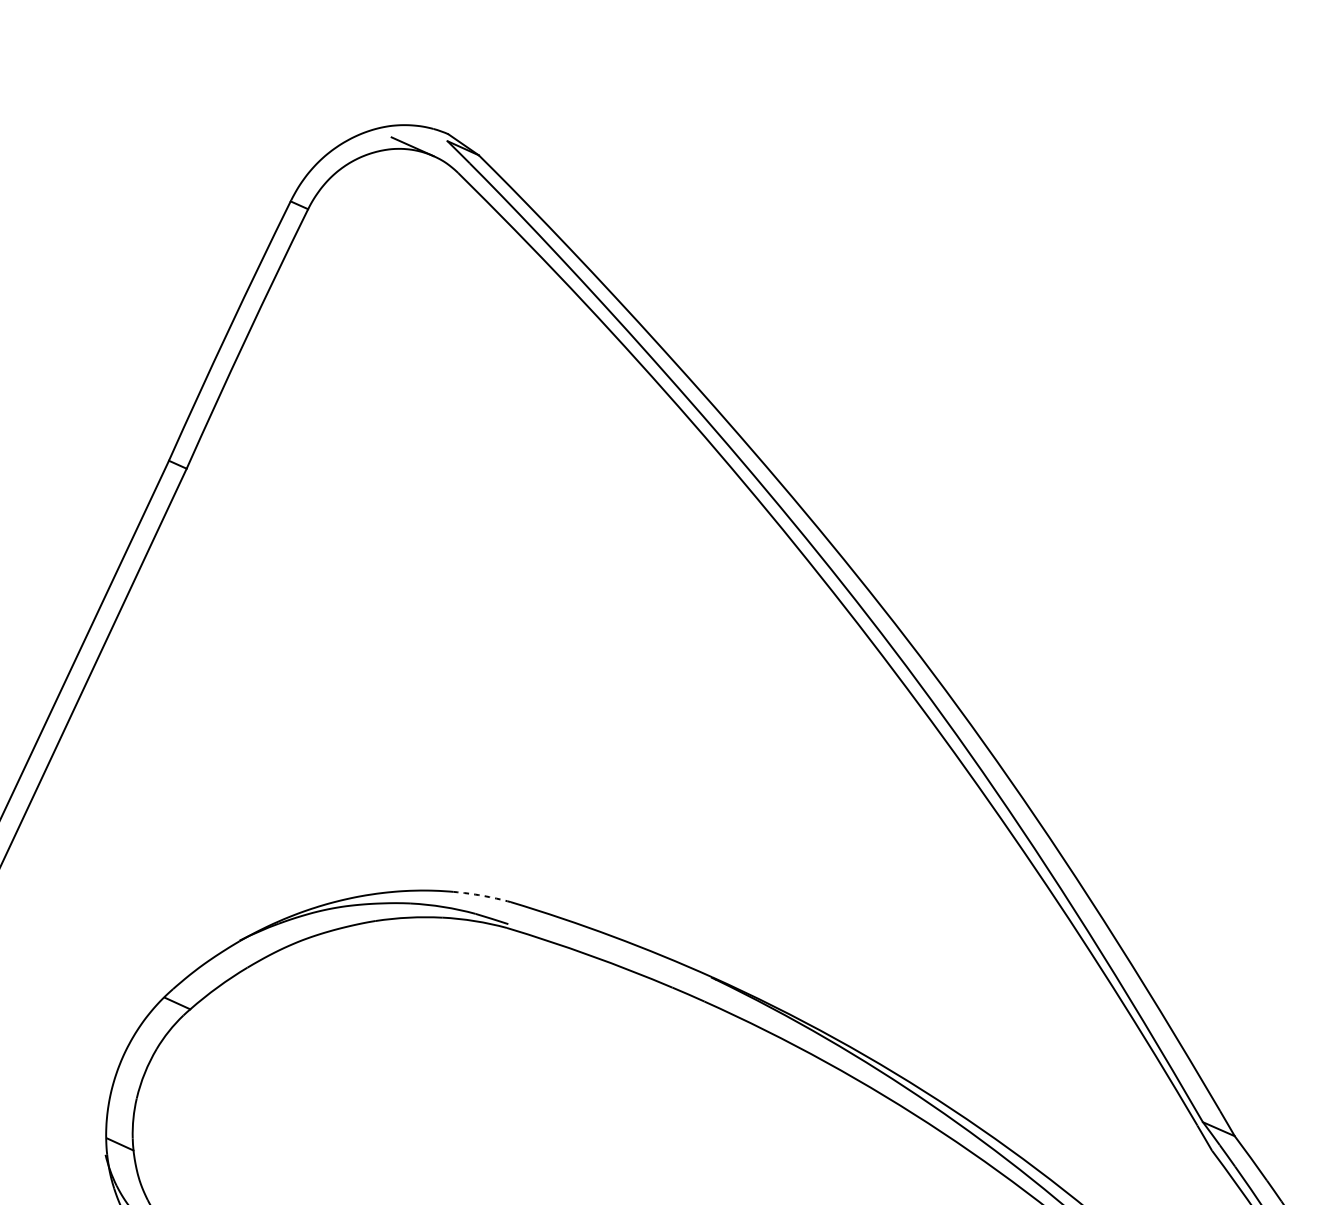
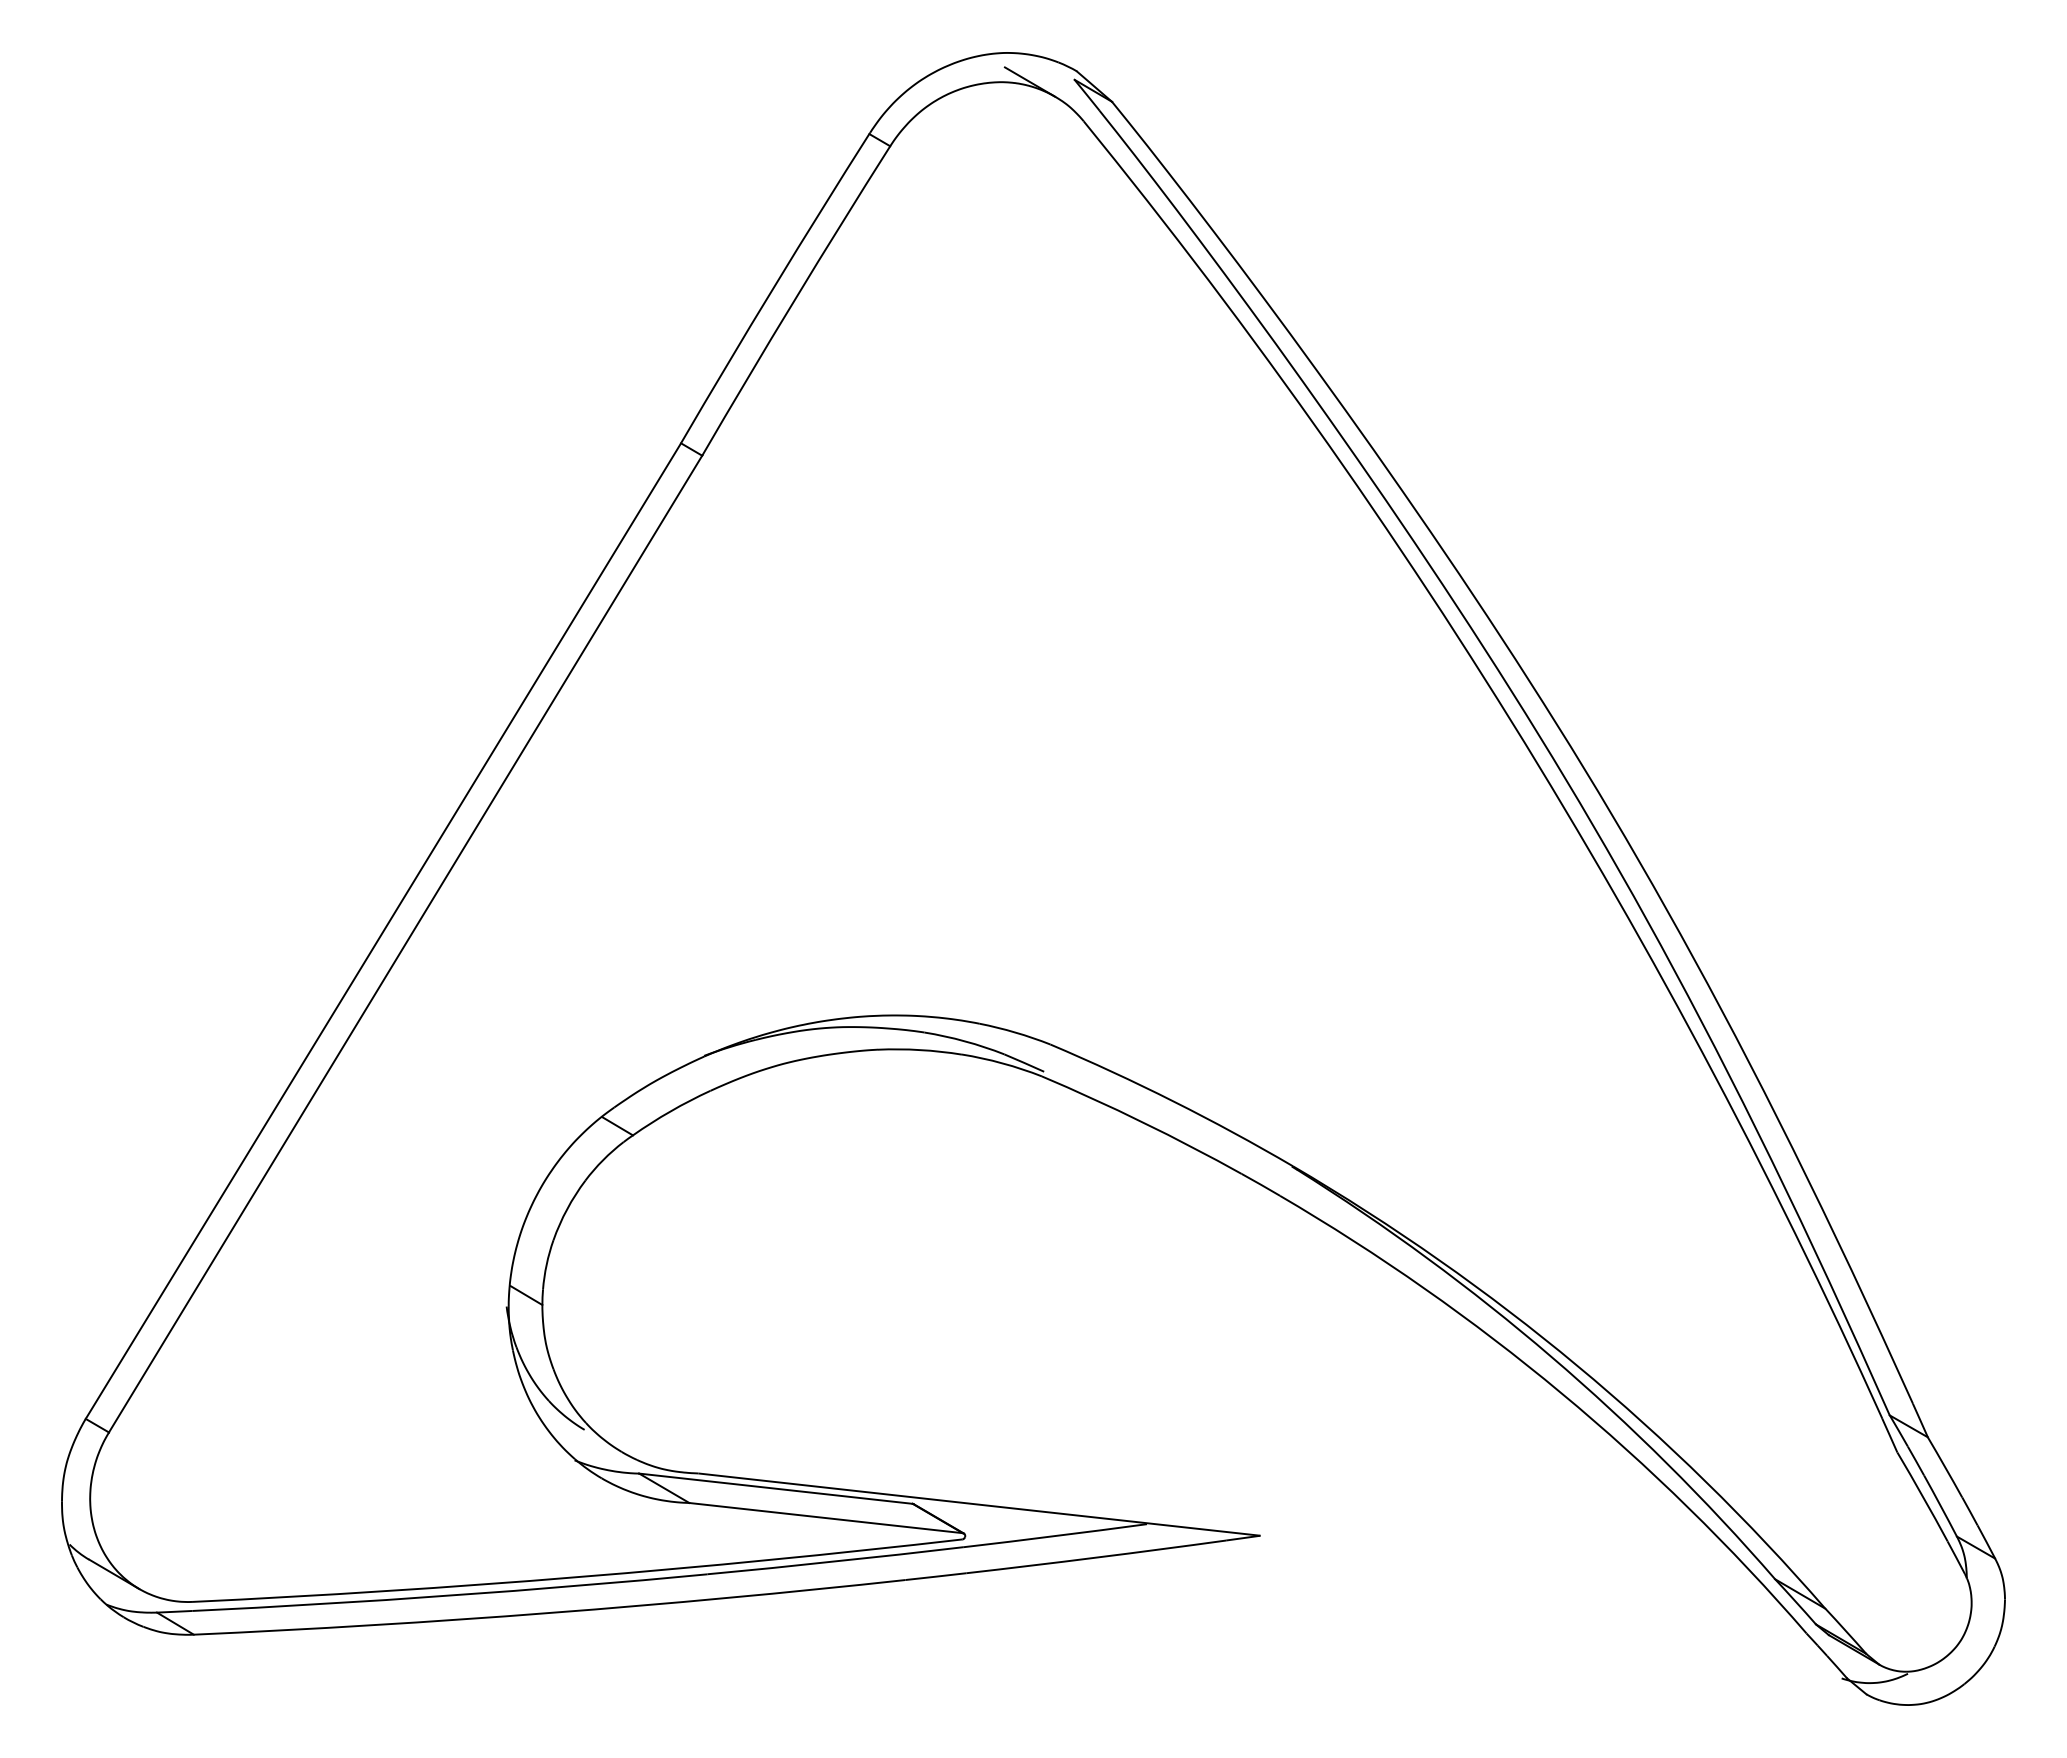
arc: (482, 895) -> (1015, 1032), dashed -> solid

